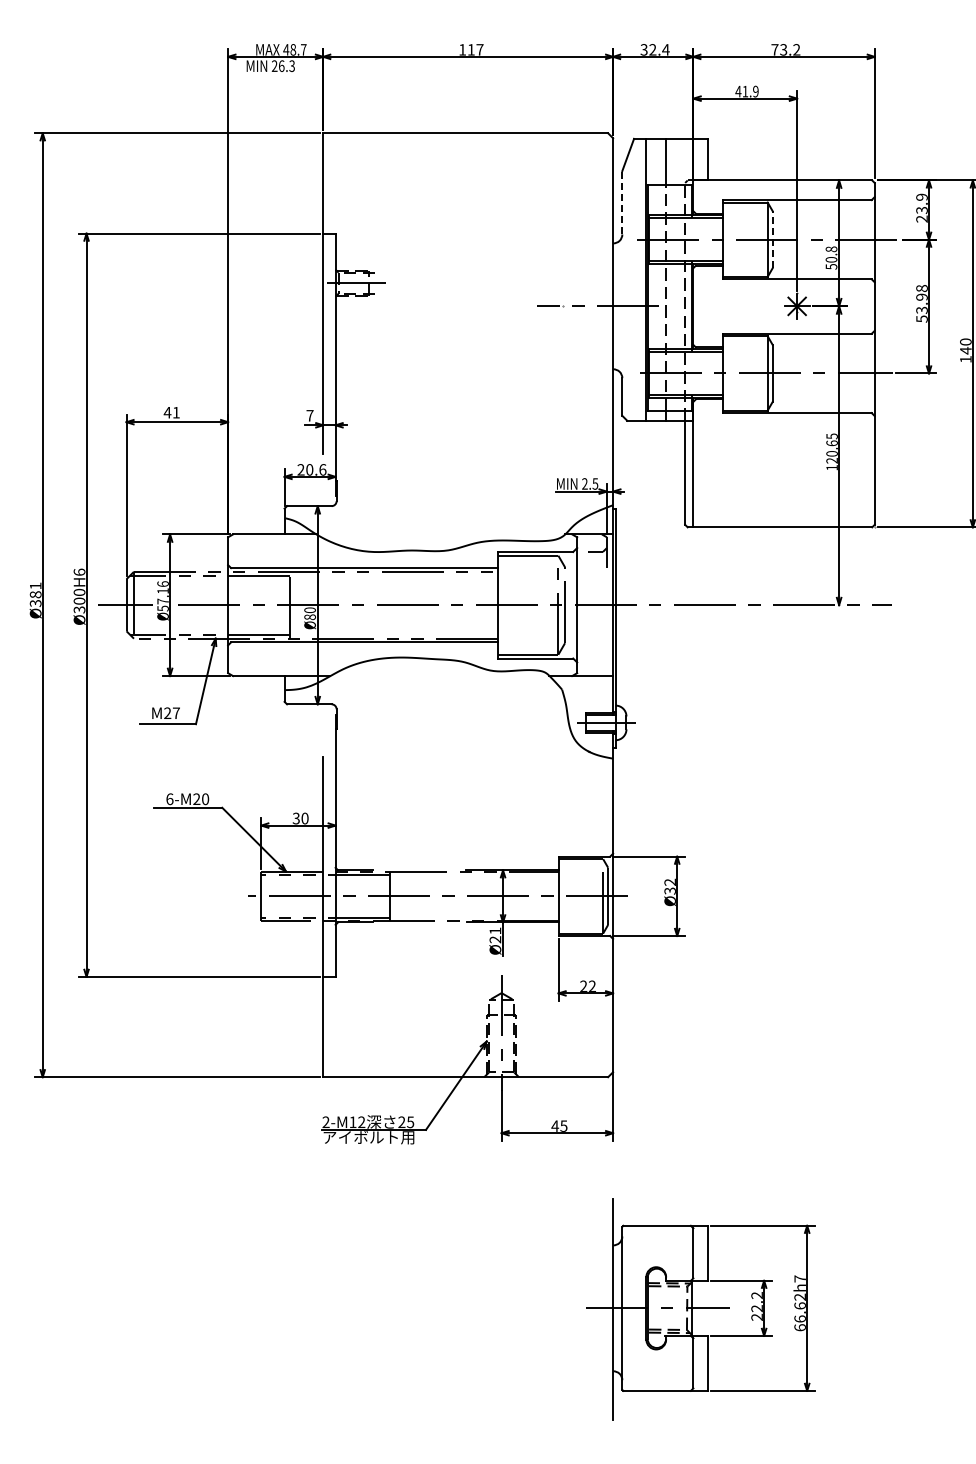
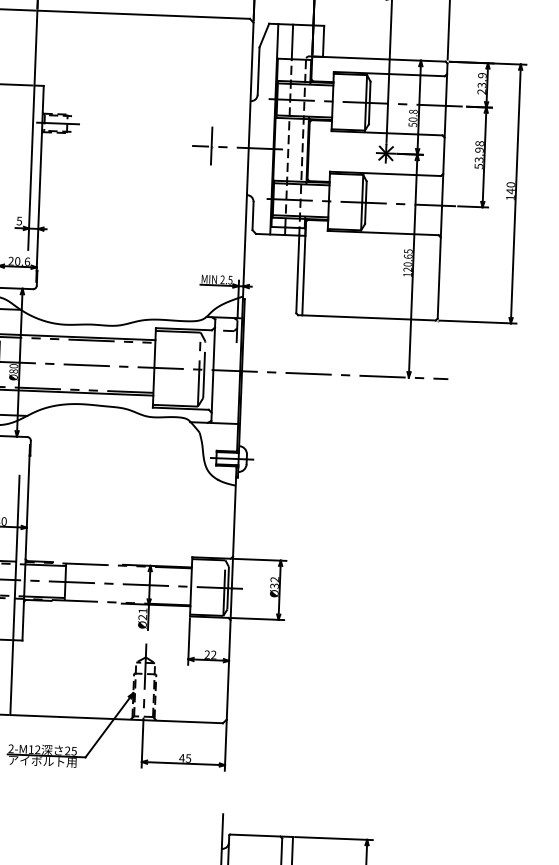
line: (622, 202) -> (258, 70), dashed -> solid
line: (772, 239) -> (369, 102), dashed -> solid
line: (563, 305) -> (211, 146), added
text: (309, 415) -> (19, 220), 7 -> 5

